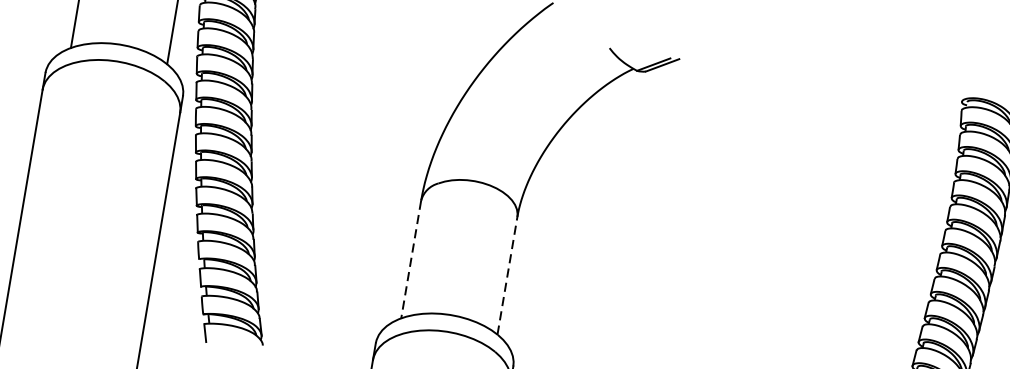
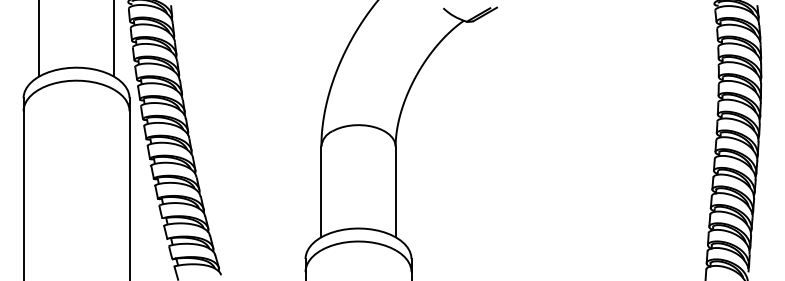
line: (411, 260) -> (321, 192), dashed -> solid
line: (507, 275) -> (395, 191), dashed -> solid

